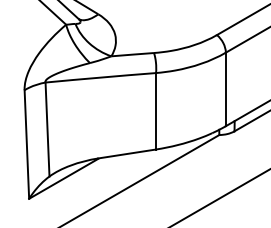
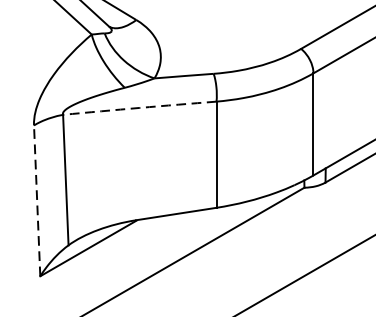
arc: (100, 77) -> (139, 107), solid -> dashed
line: (26, 144) -> (36, 200), solid -> dashed

